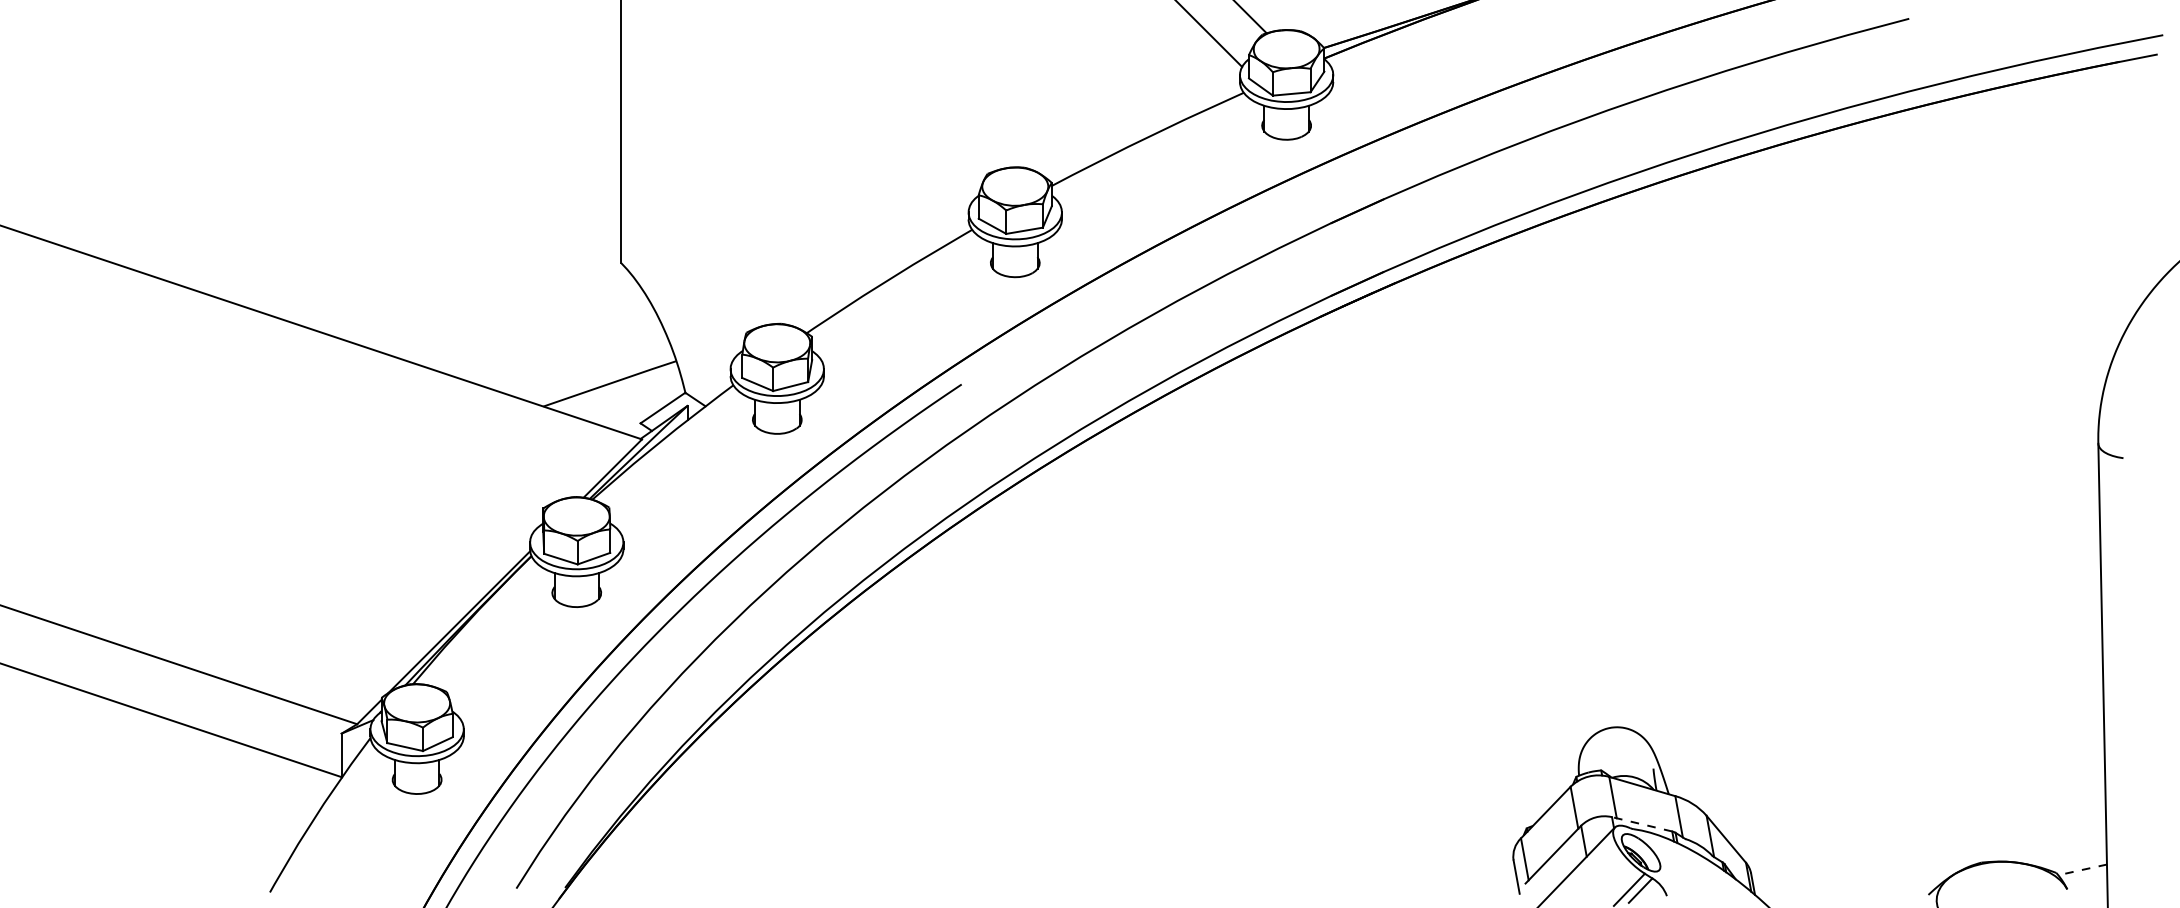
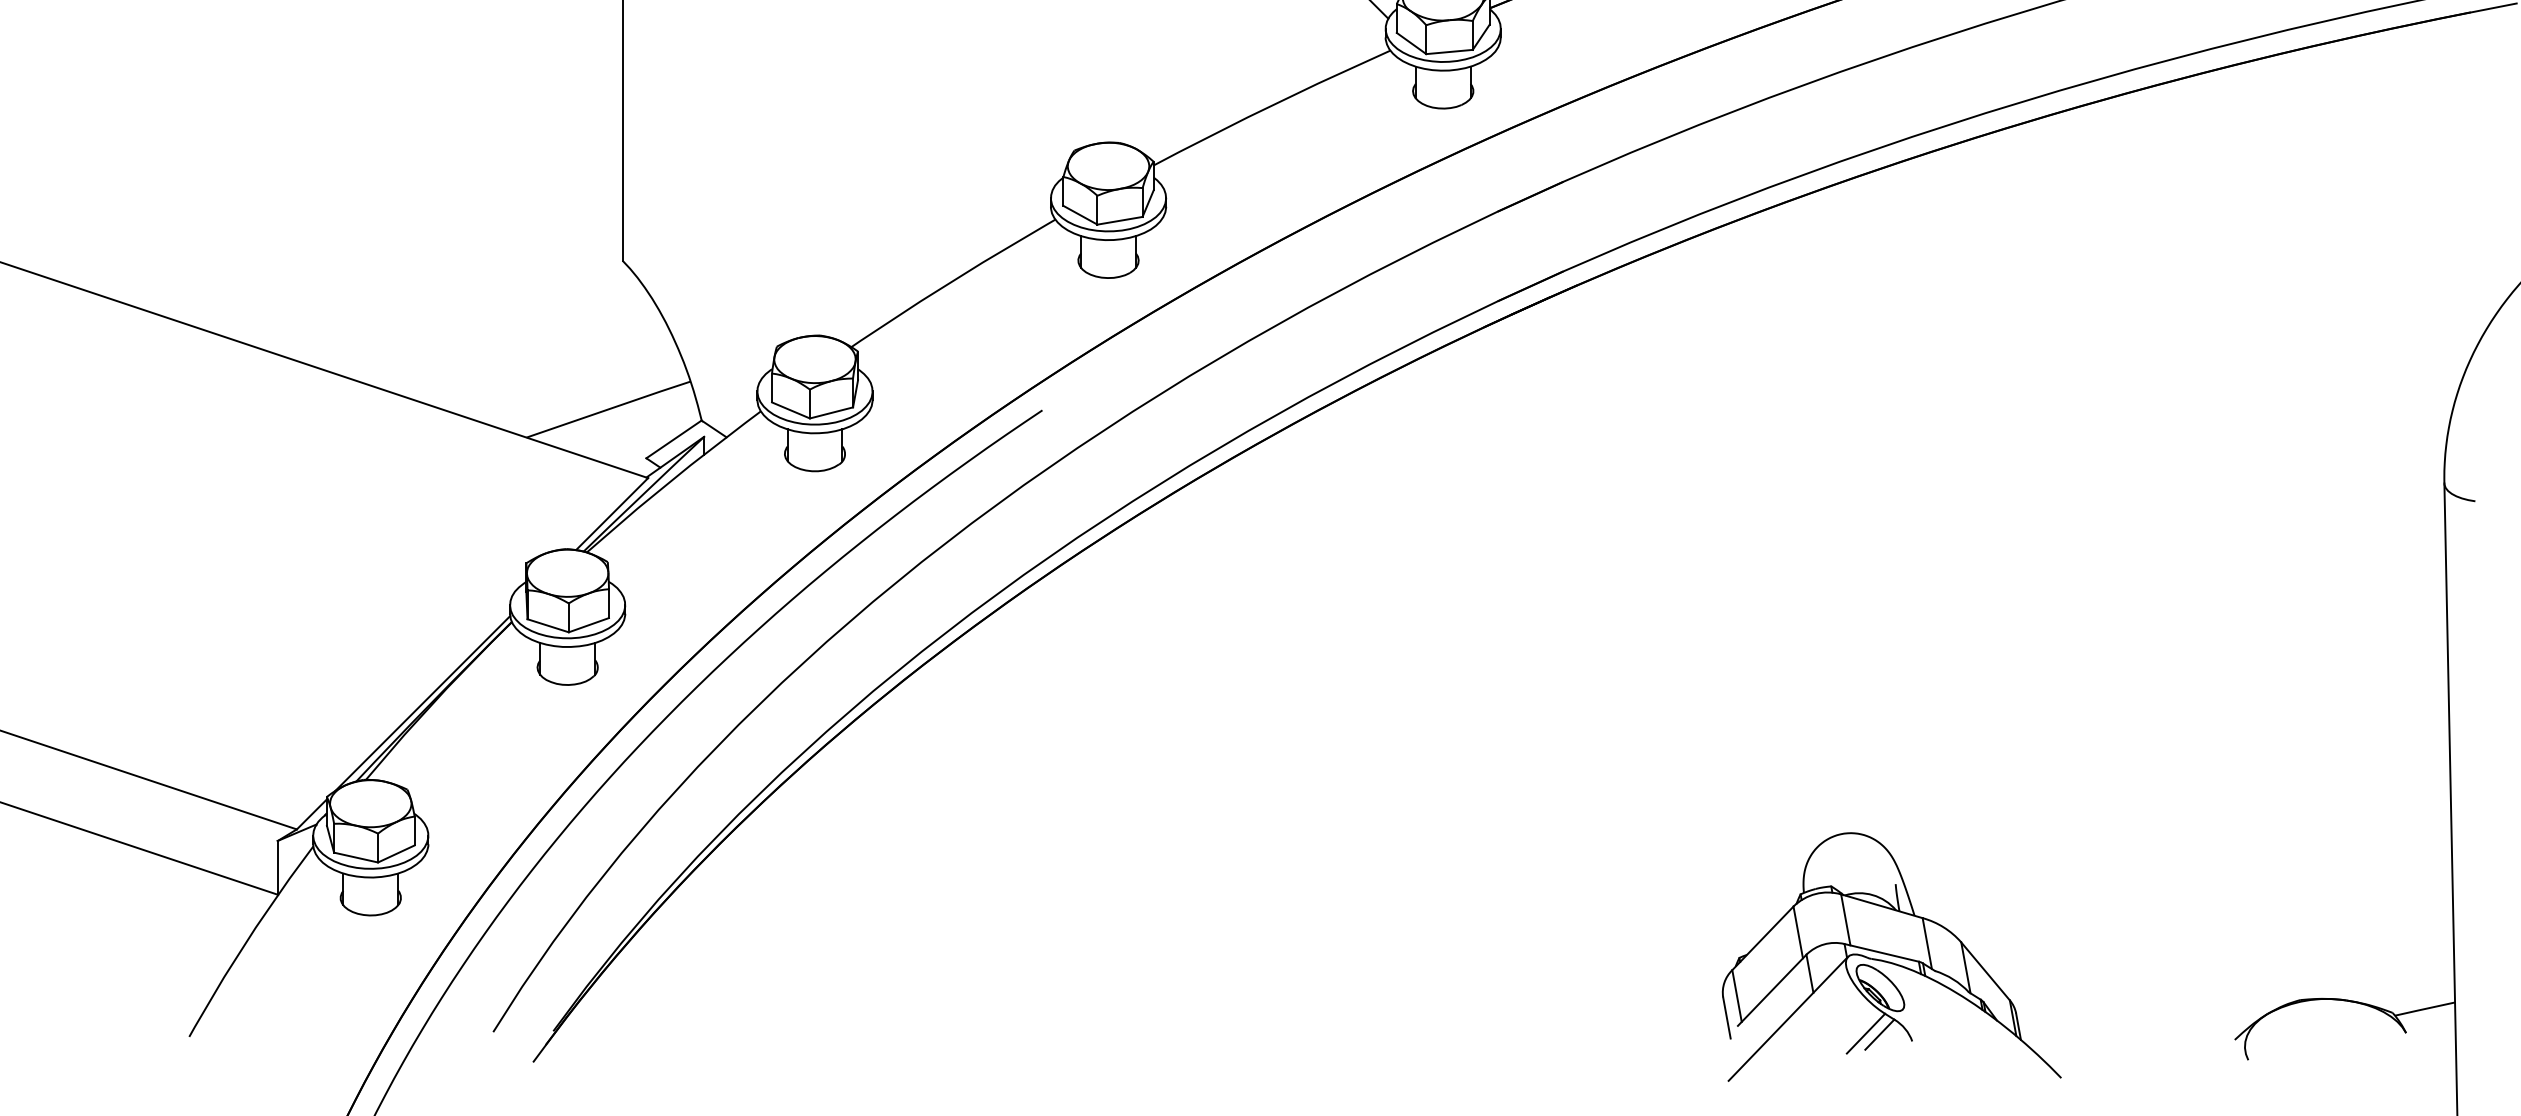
line: (1642, 824) -> (1882, 953), dashed -> solid
line: (2082, 869) -> (2424, 1008), dashed -> solid

